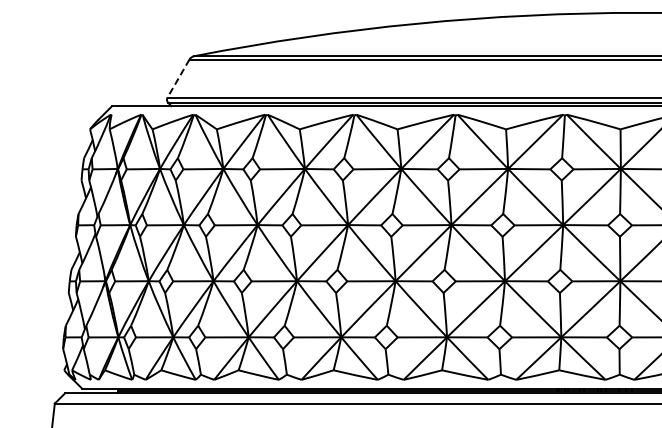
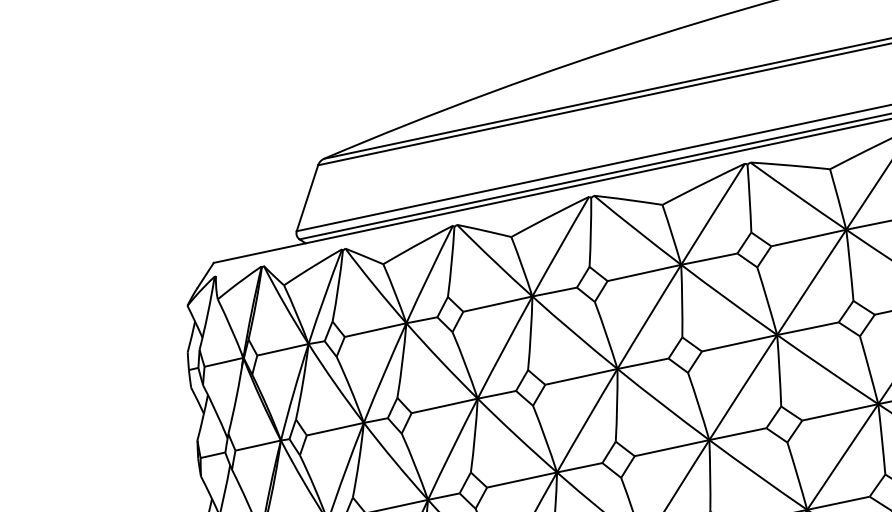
line: (178, 78) -> (307, 198), dashed -> solid

